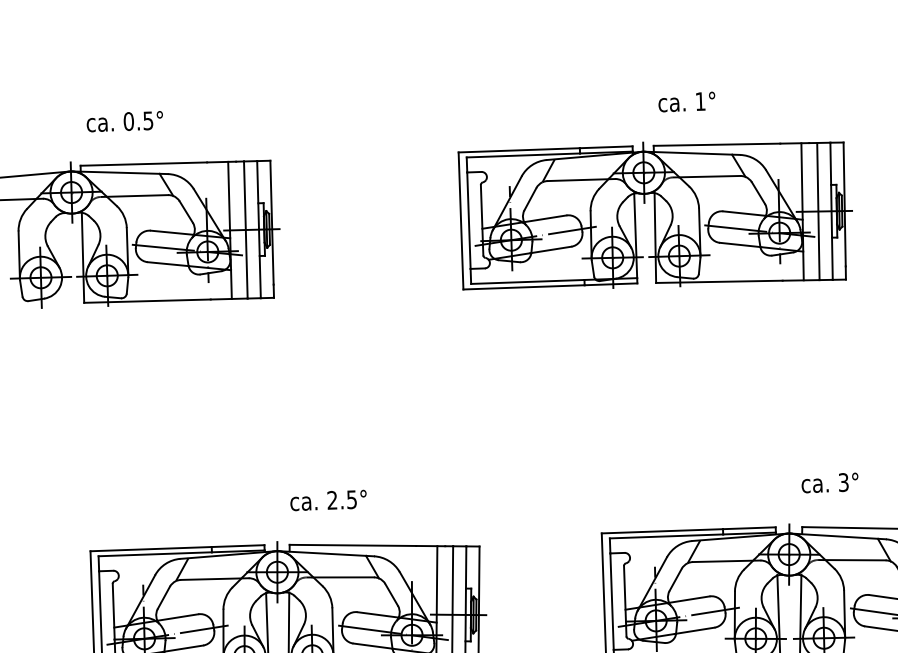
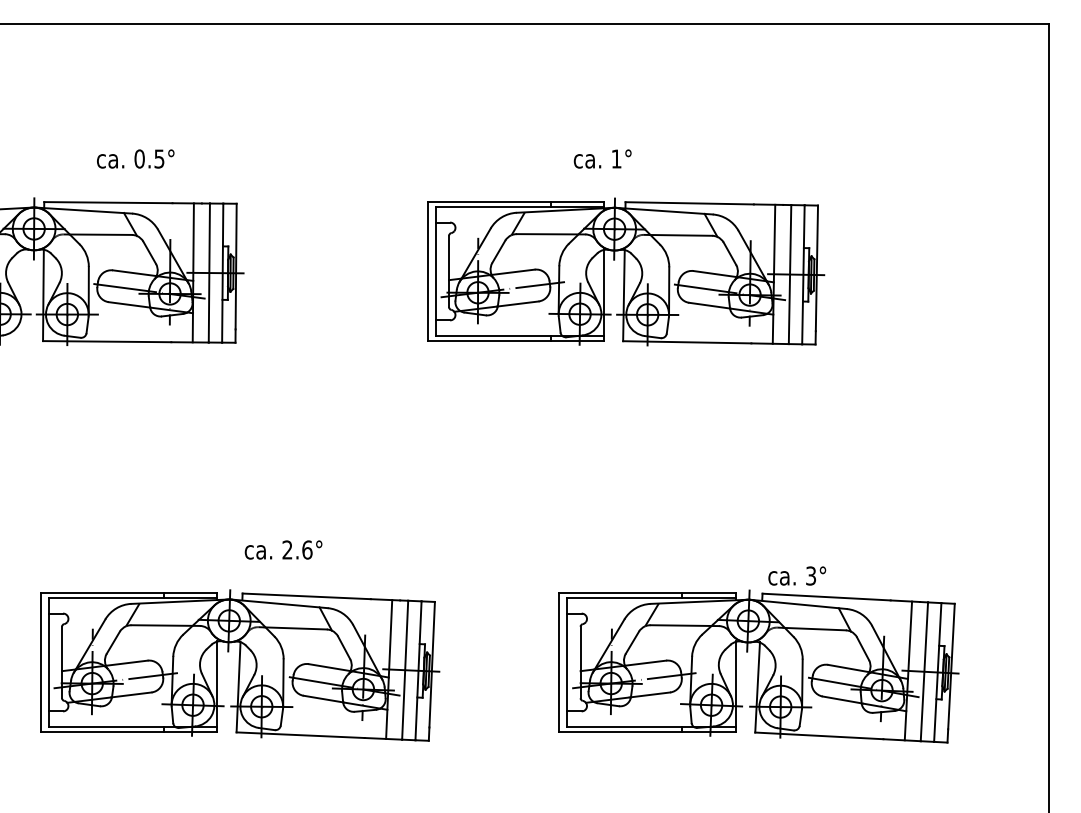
text: (686, 101) -> (602, 158), moved
text: (124, 121) -> (135, 158), moved
text: (830, 482) -> (797, 575), moved
text: (352, 499) -> (307, 549), 2.5° -> 2.6°

